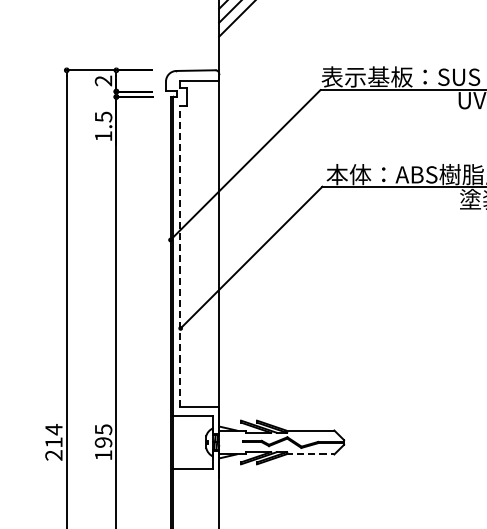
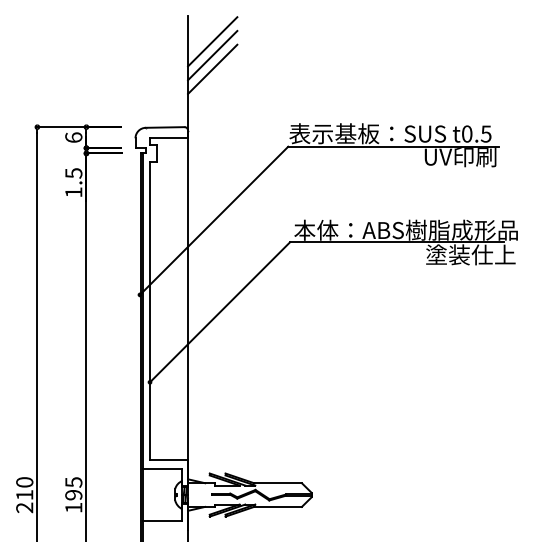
text: (103, 80) -> (73, 137), 2 -> 6
line: (180, 256) -> (149, 311), dashed -> solid
text: (53, 429) -> (24, 482), 214 -> 210
line: (310, 454) -> (278, 506), dashed -> solid

